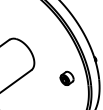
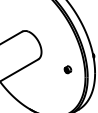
part: (66, 78) -> (67, 69), size x0.6

